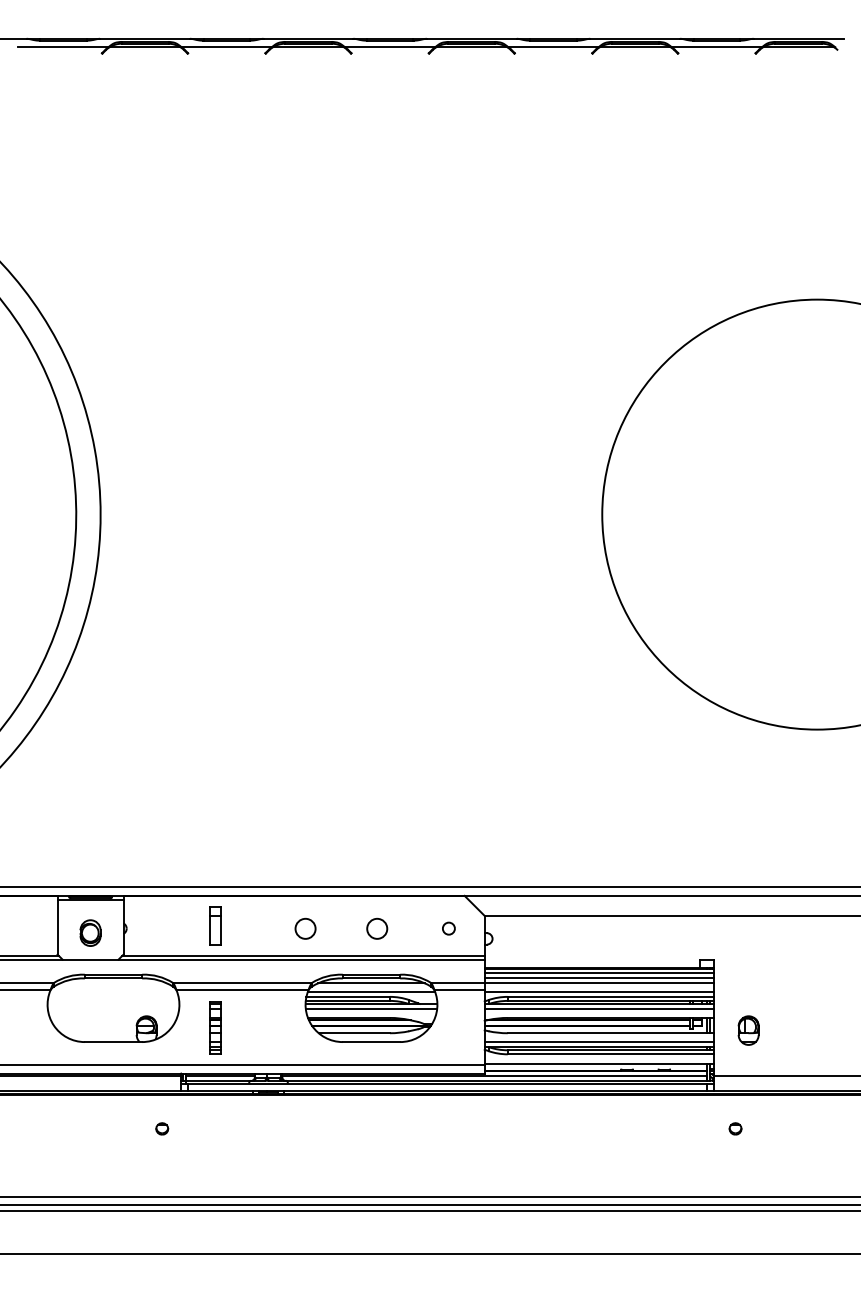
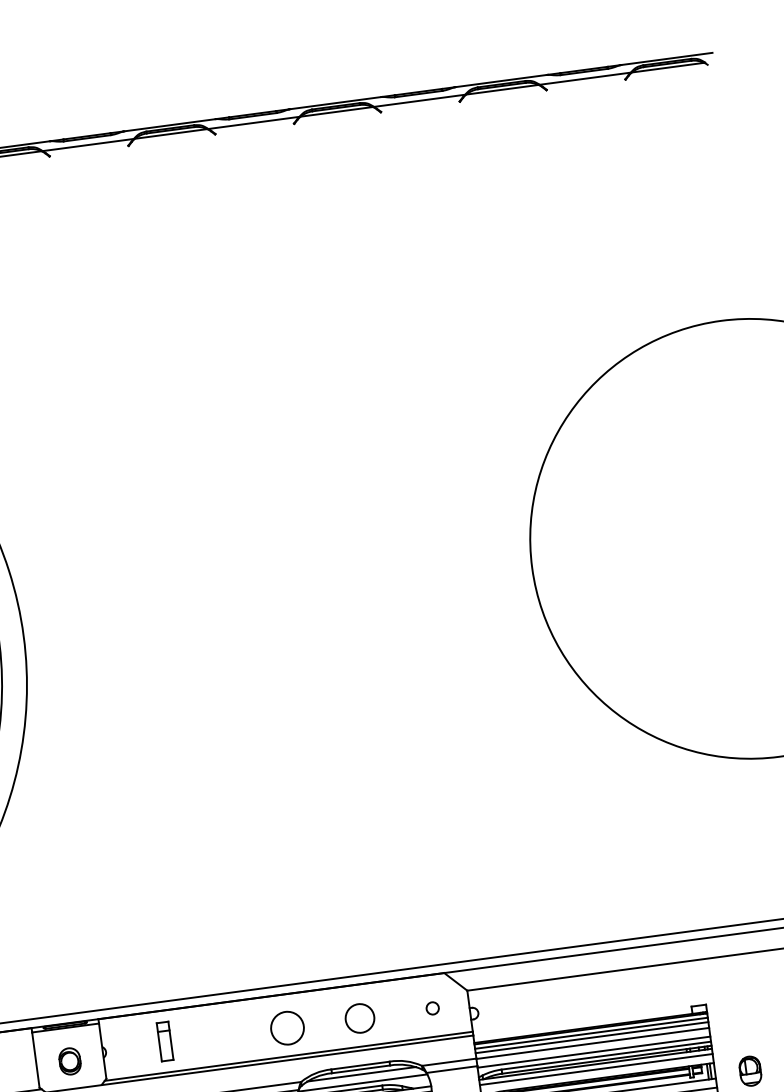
part: (215, 925) -> (165, 1040), moved
circle: (305, 928) -> (287, 1027), size x1.6
circle: (377, 928) -> (360, 1017), size x1.4

